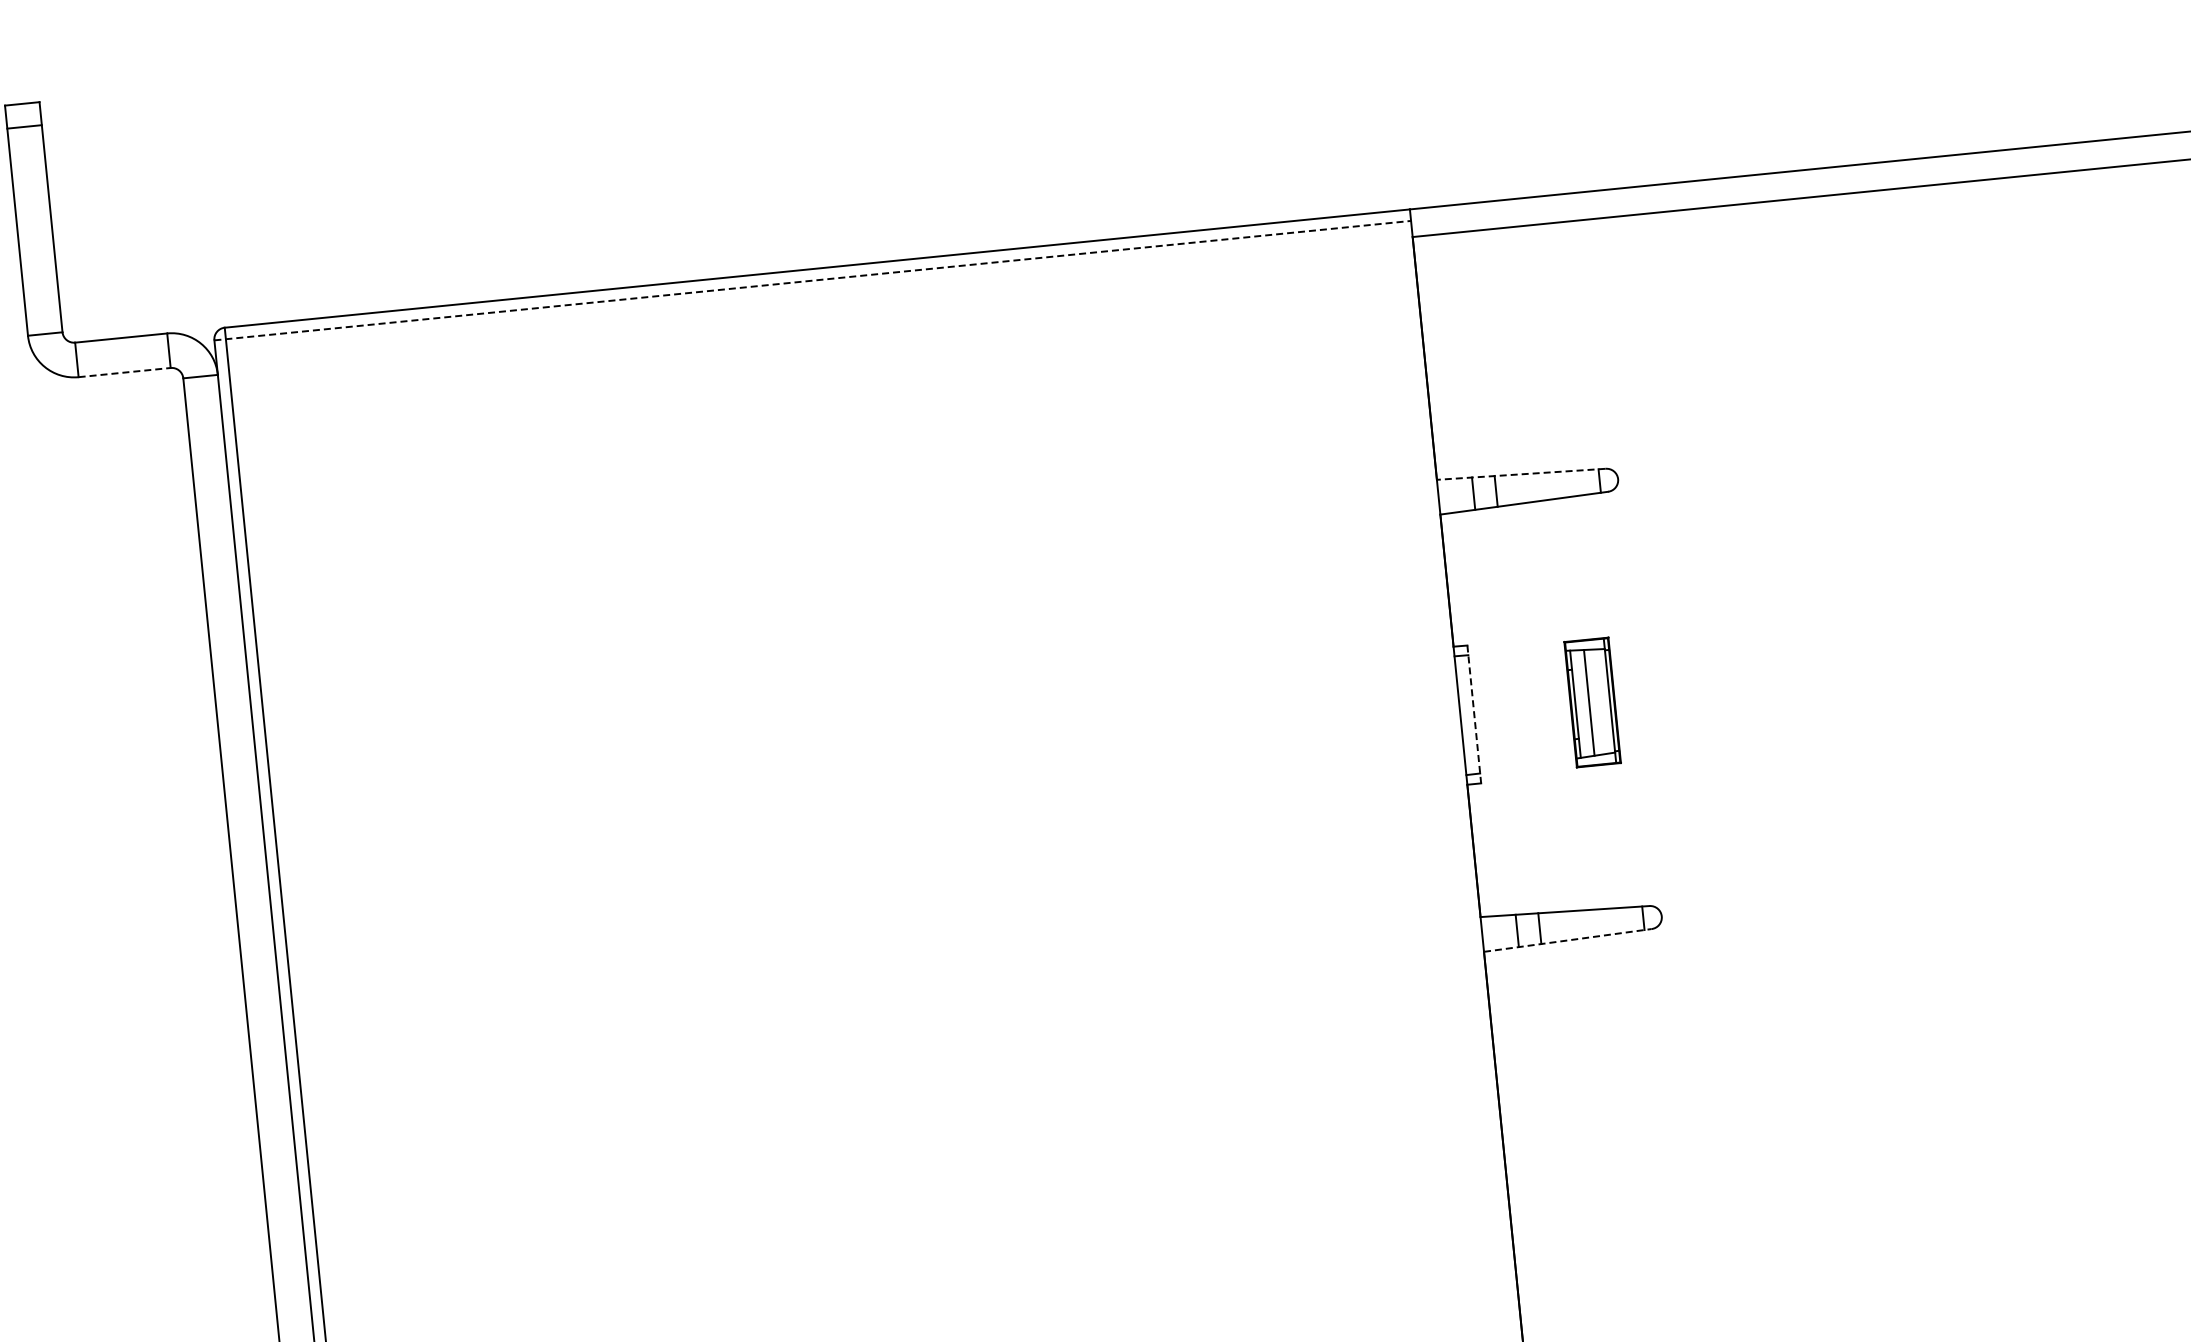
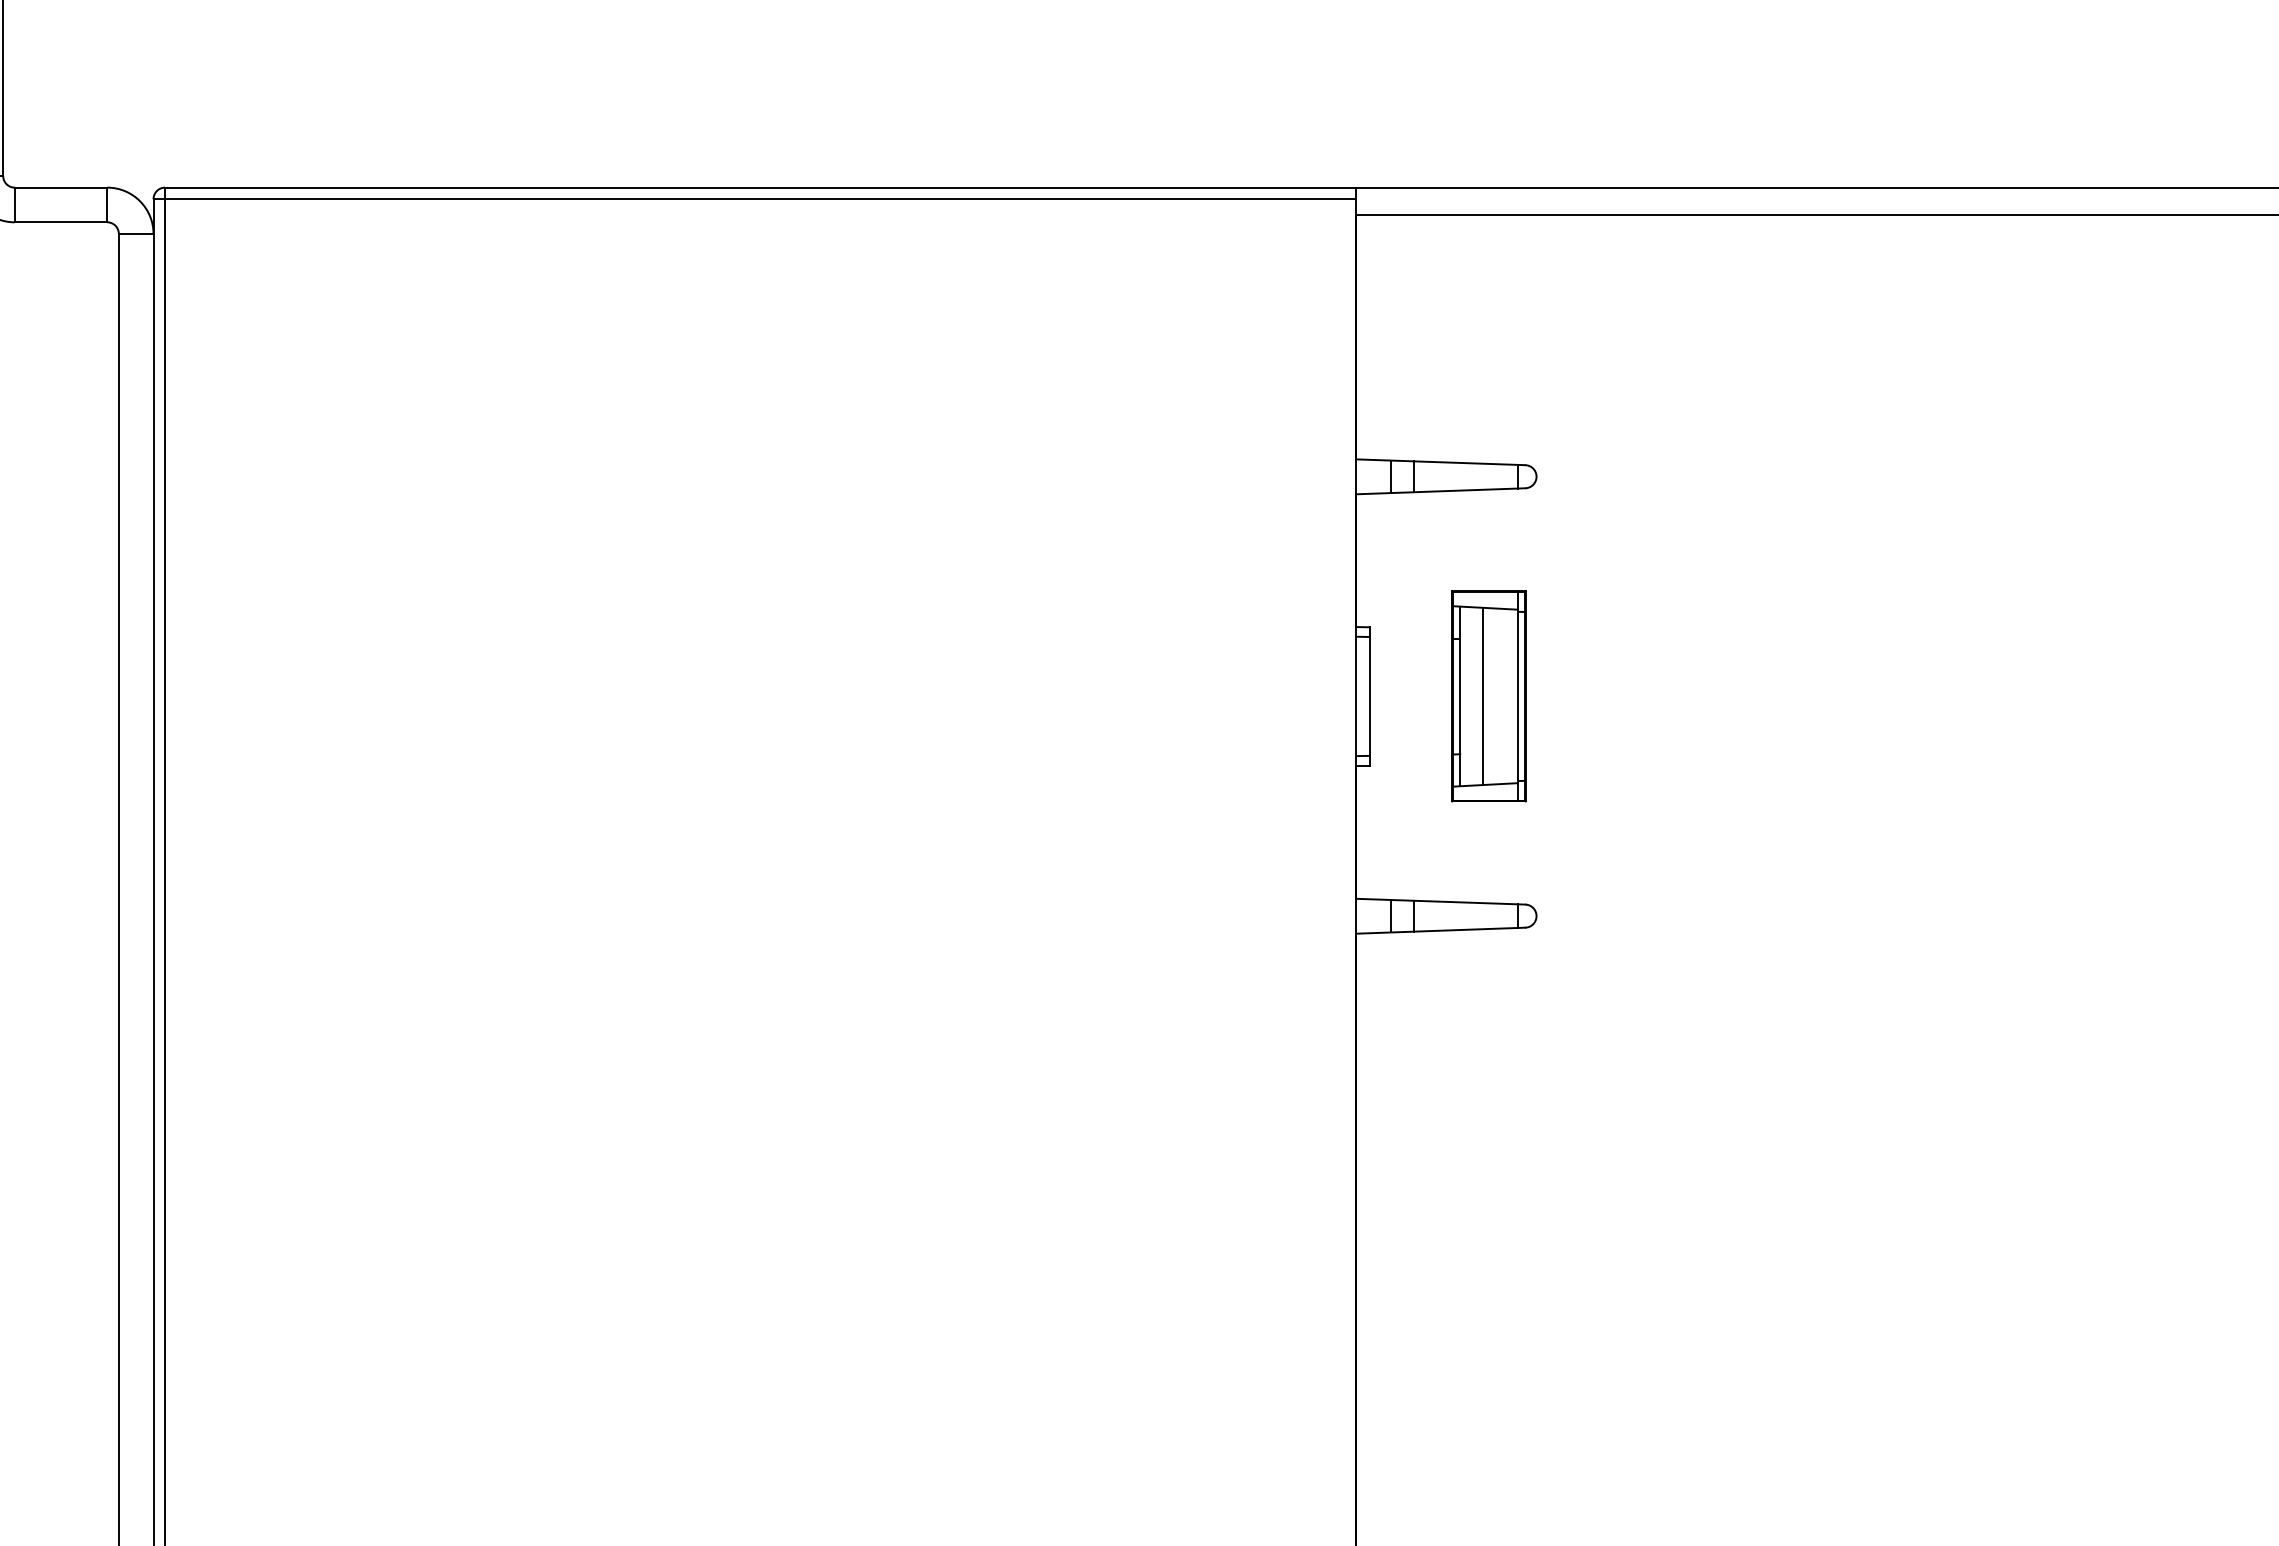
line: (813, 280) -> (755, 199), dashed -> solid
line: (125, 372) -> (61, 222), dashed -> solid
line: (1521, 474) -> (1440, 462), dashed -> solid
part: (1592, 702) -> (1488, 696), size x1.67
line: (1474, 715) -> (1370, 697), dashed -> solid
line: (1568, 940) -> (1441, 930), dashed -> solid

